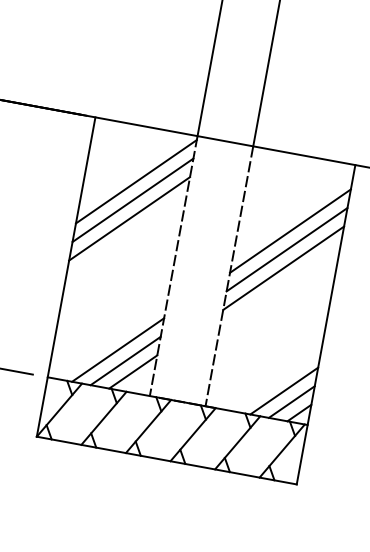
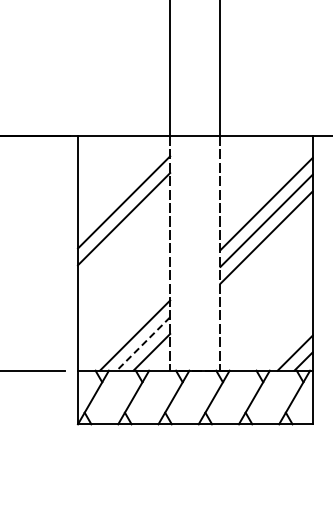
line: (135, 181) -> (123, 185), removed
line: (125, 360) -> (143, 343), solid -> dashed
line: (283, 390) -> (286, 344), removed

